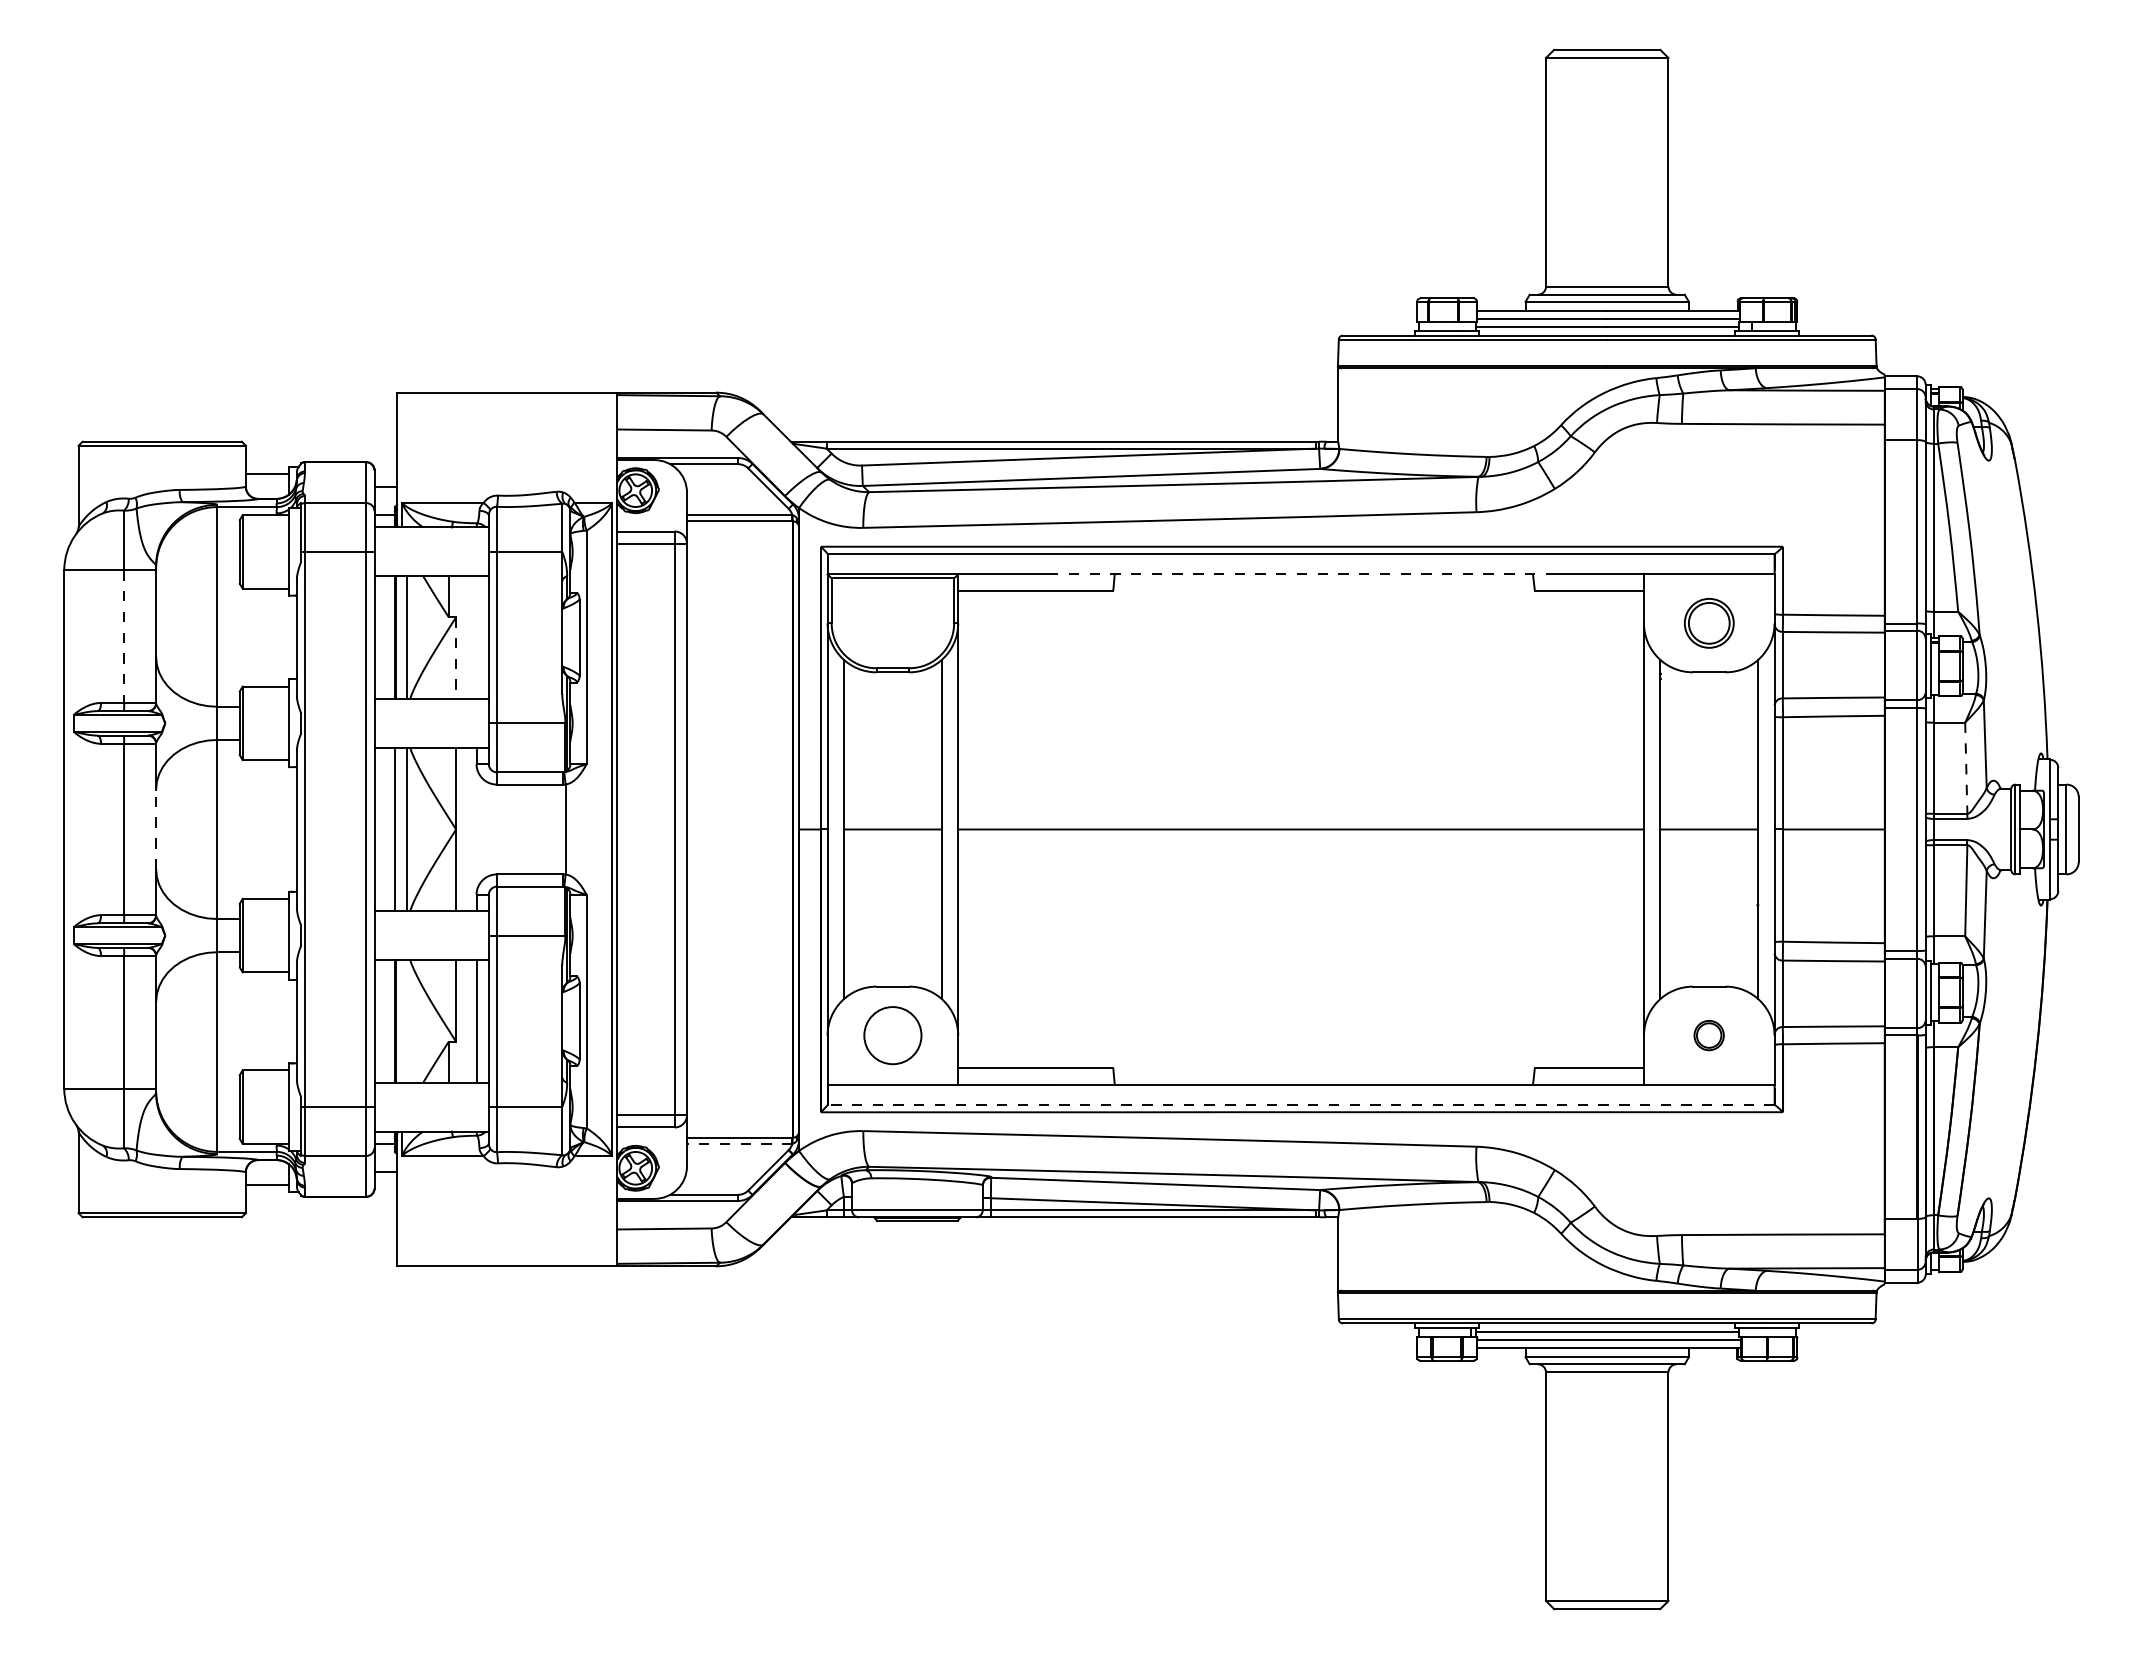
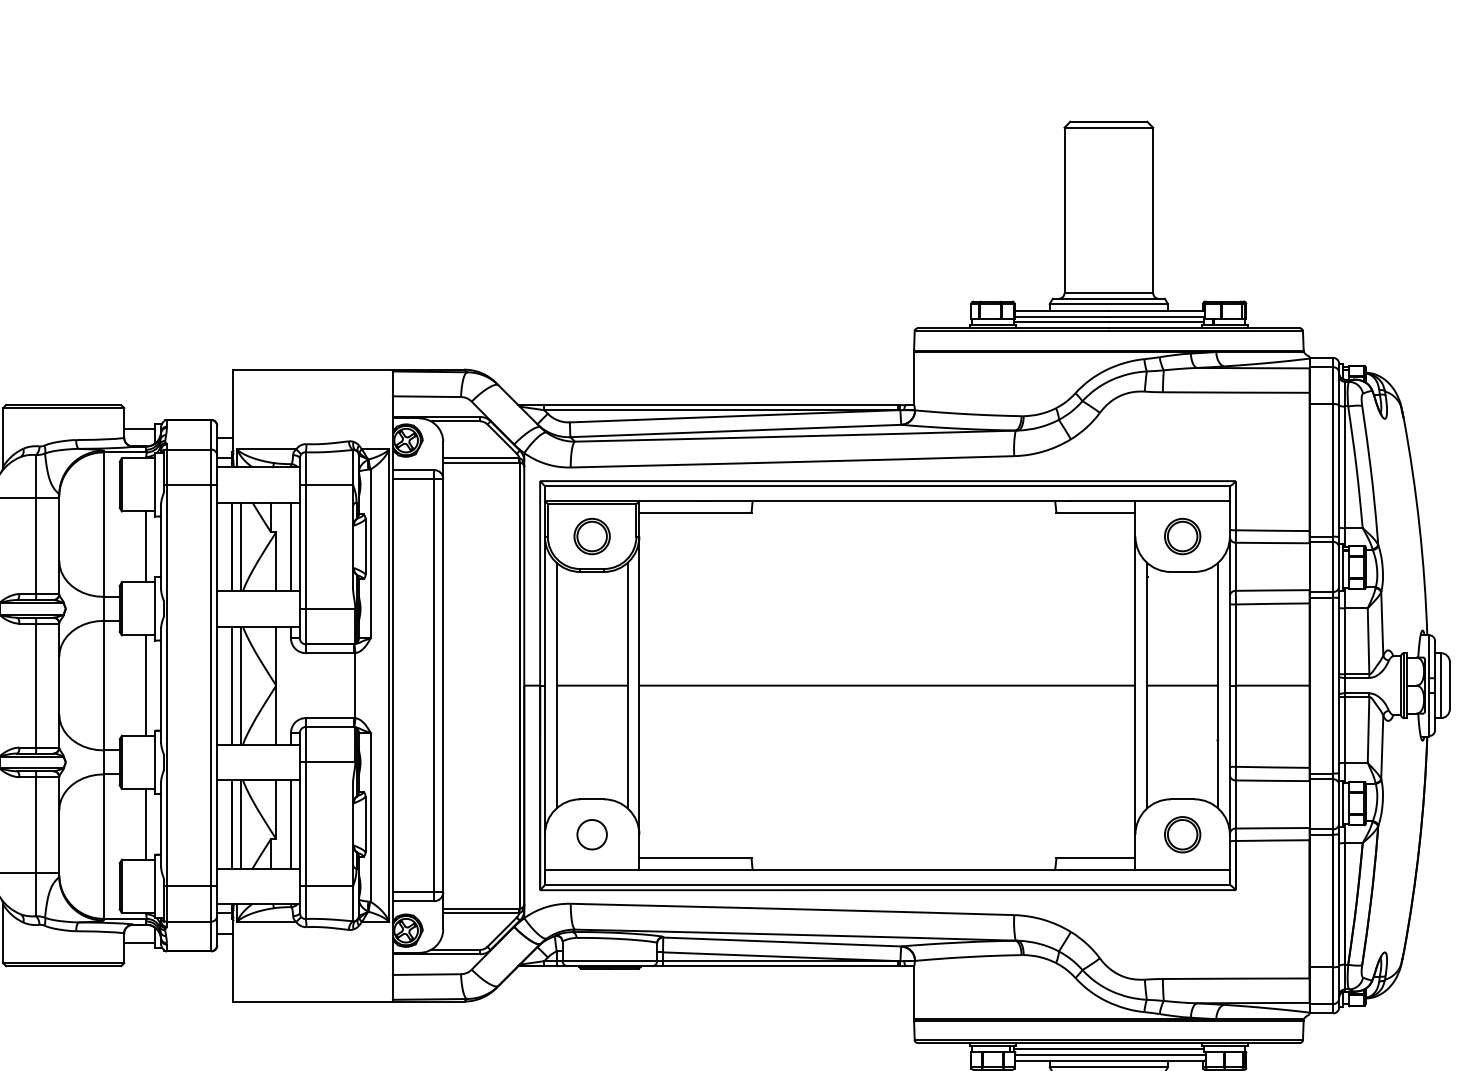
line: (1301, 574) -> (887, 501), dashed -> solid
part: (892, 623) -> (591, 536), added
line: (124, 637) -> (36, 546), dashed -> solid
line: (276, 637) -> (146, 546), added
line: (476, 637) -> (290, 546), added
line: (456, 658) -> (276, 561), dashed -> solid
line: (1966, 768) -> (1368, 641), dashed -> solid
line: (156, 829) -> (59, 685), dashed -> solid
line: (276, 829) -> (146, 685), added
line: (276, 1021) -> (146, 824), added
line: (407, 1021) -> (241, 824), added
circle: (892, 1035) -> (591, 834), size x0.71
part: (1708, 1035) -> (1182, 834), size x1.67
line: (1301, 1105) -> (887, 885), dashed -> solid
line: (739, 1143) -> (481, 912), dashed -> solid

